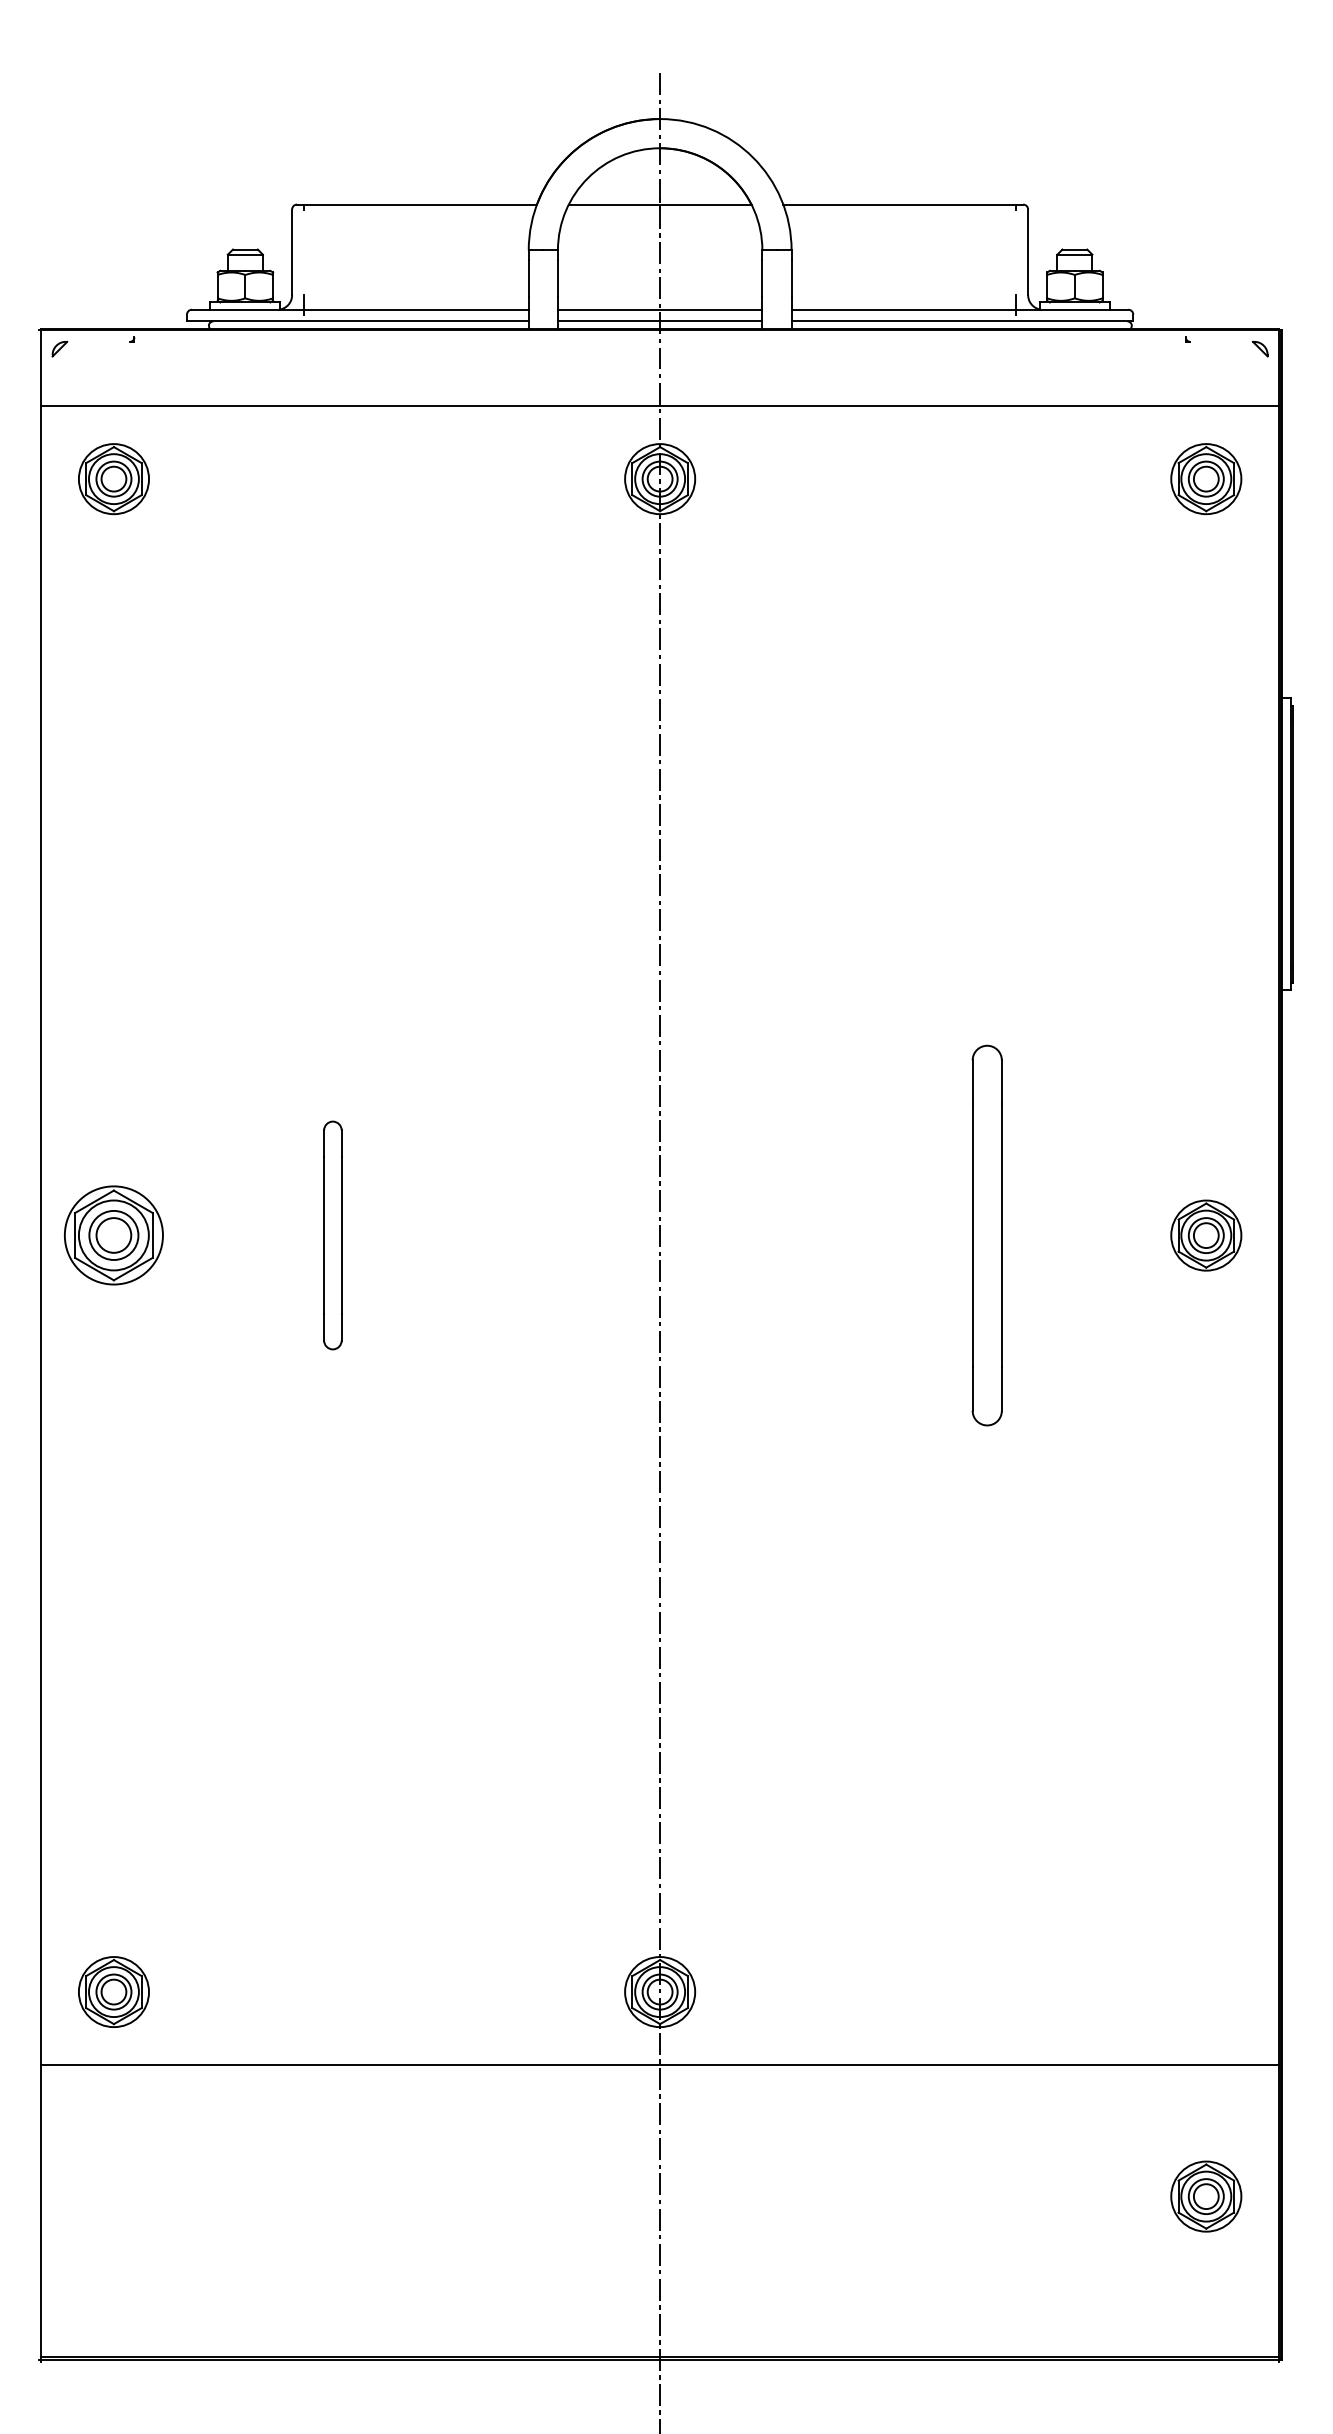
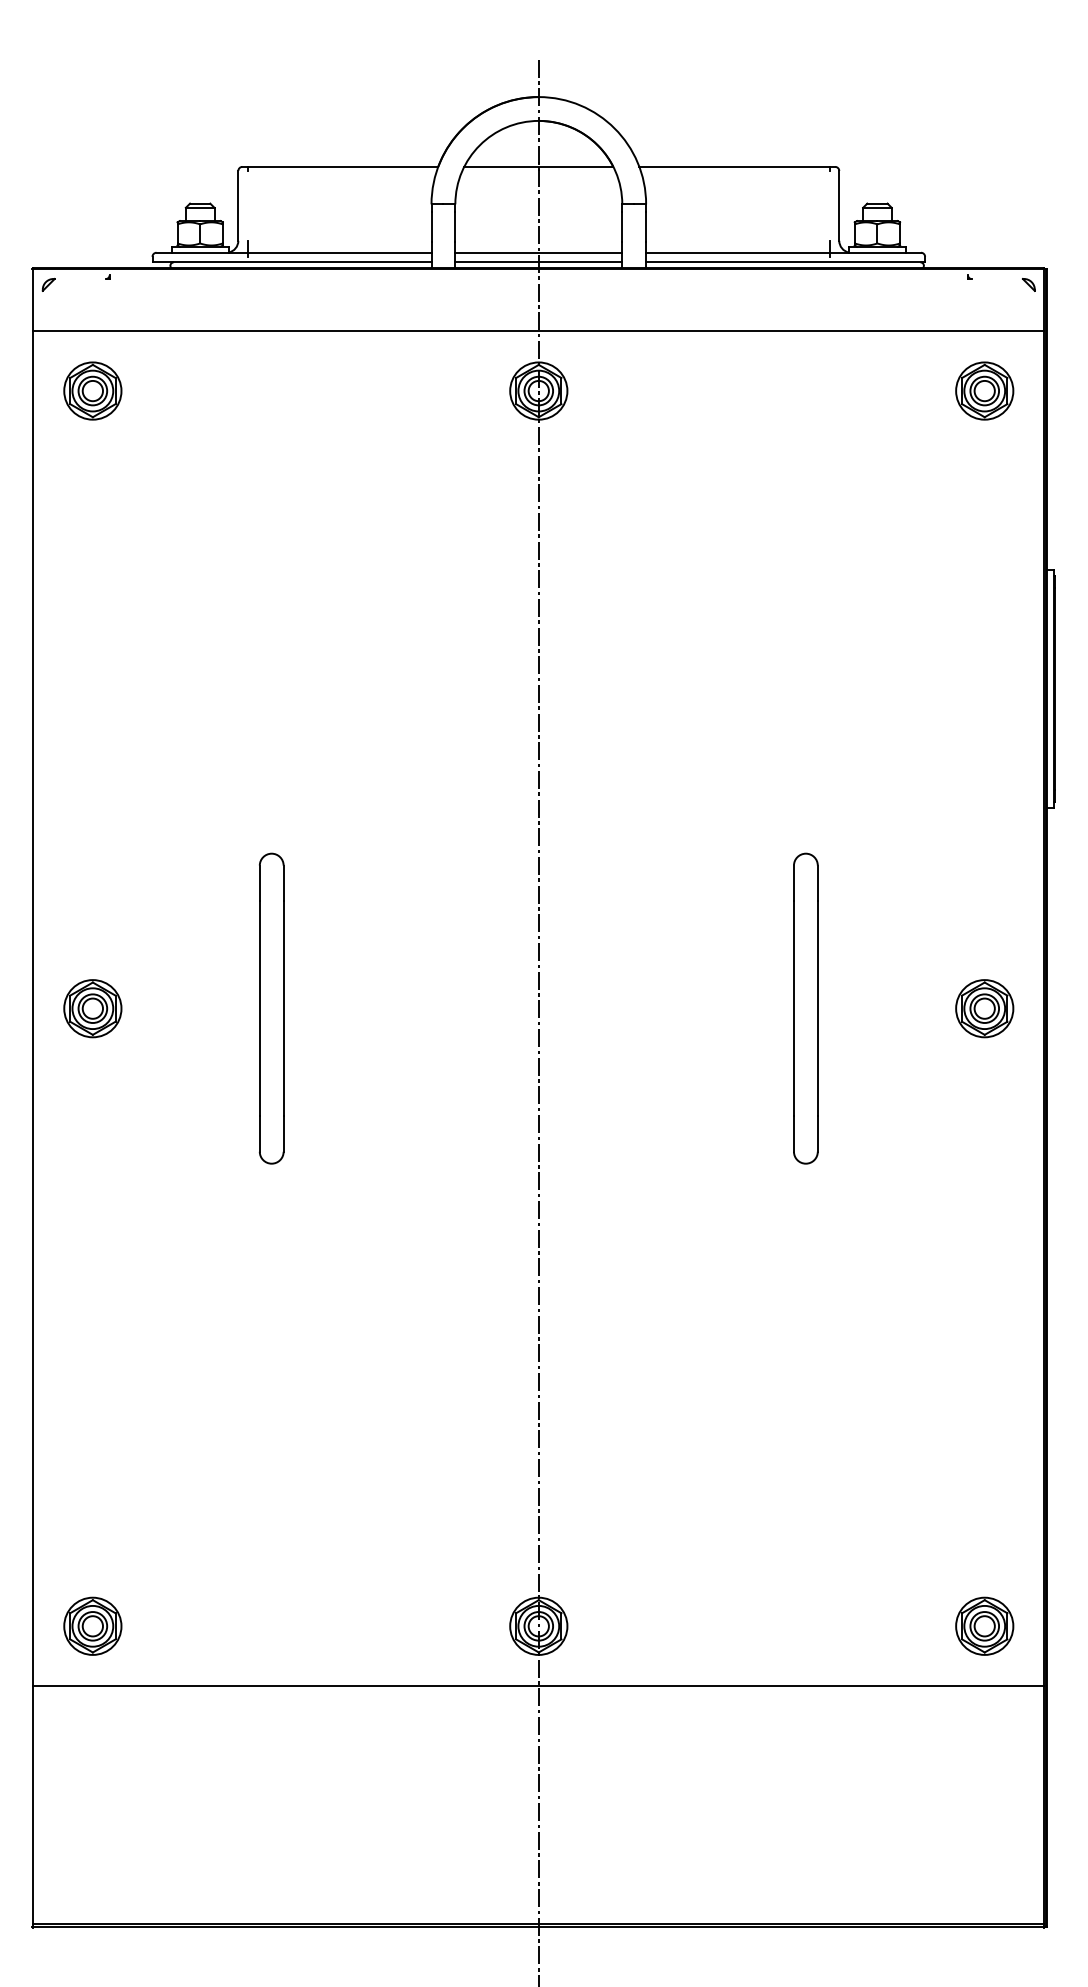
part: (113, 1235) -> (92, 1008), size x0.71
part: (332, 1235) -> (271, 1008), size x1.67
part: (1206, 2195) -> (984, 1625), moved

